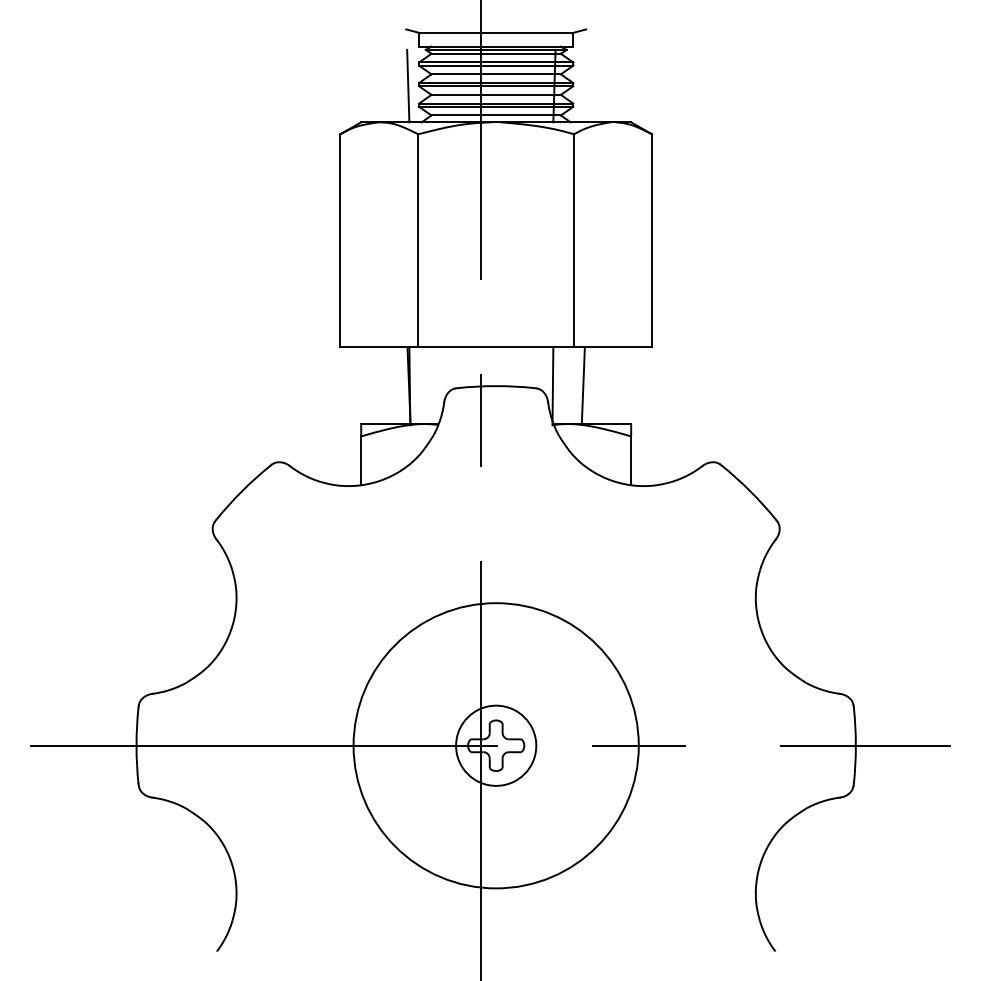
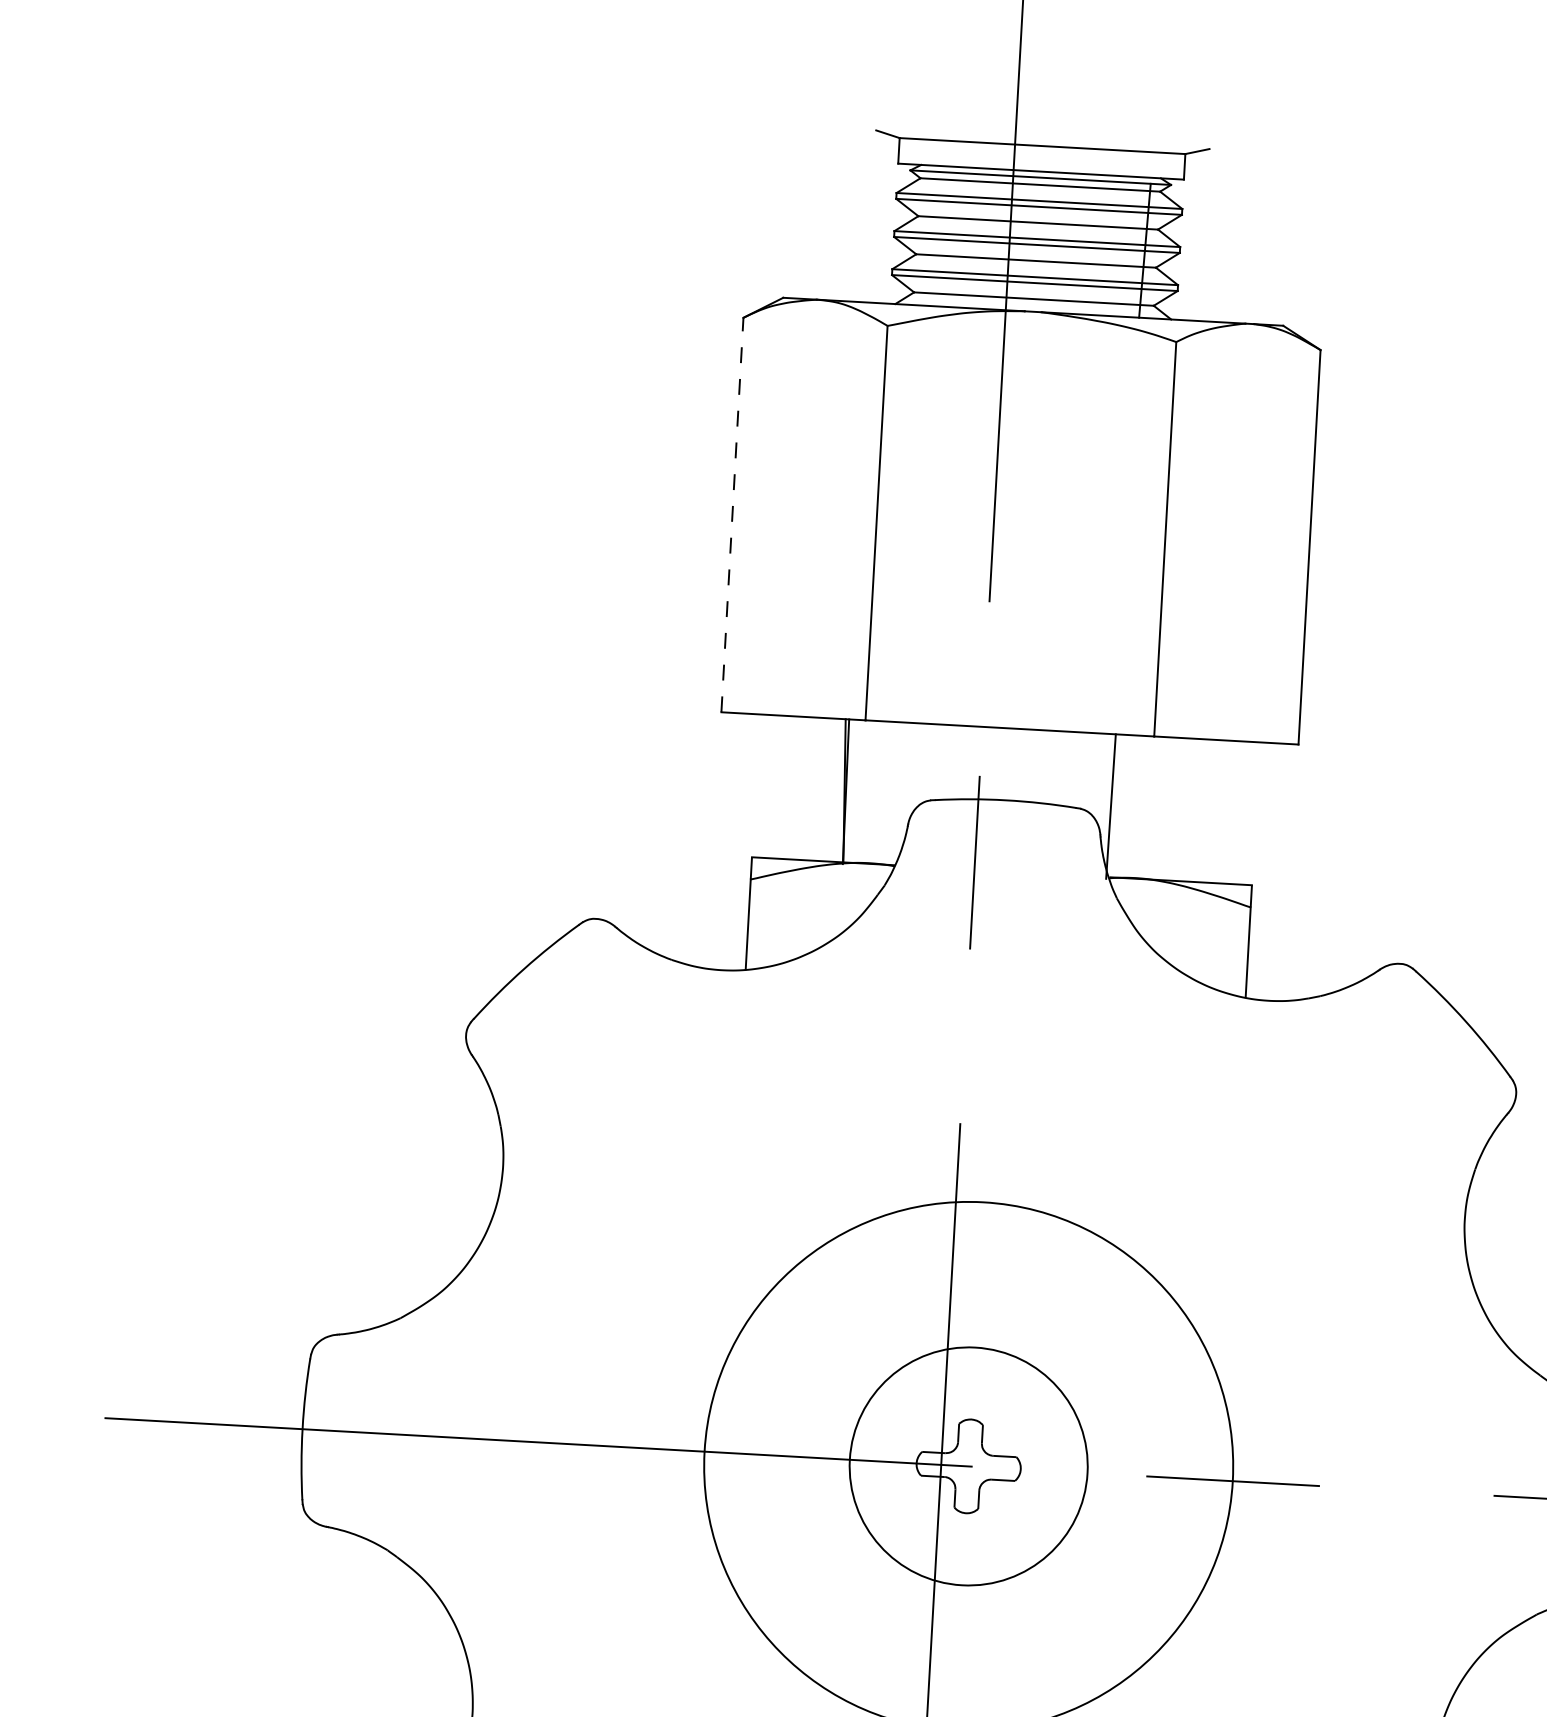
line: (408, 85) -> (874, 234), removed
line: (340, 240) -> (732, 514), solid -> dashed
line: (582, 385) -> (1165, 808), removed
circle: (496, 745) -> (969, 1465), size x1.6

